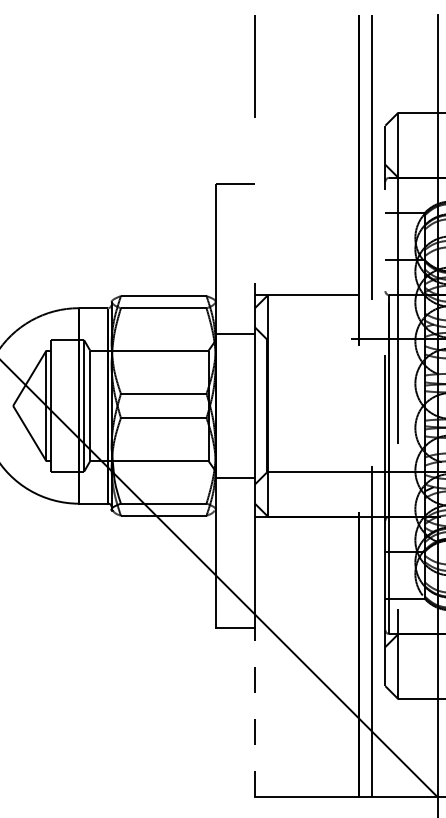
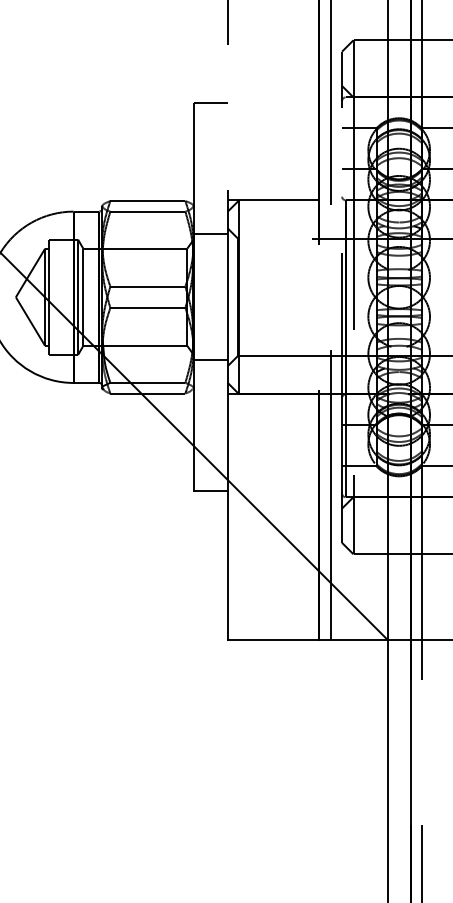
line: (254, 706) -> (227, 560), dashed -> solid

